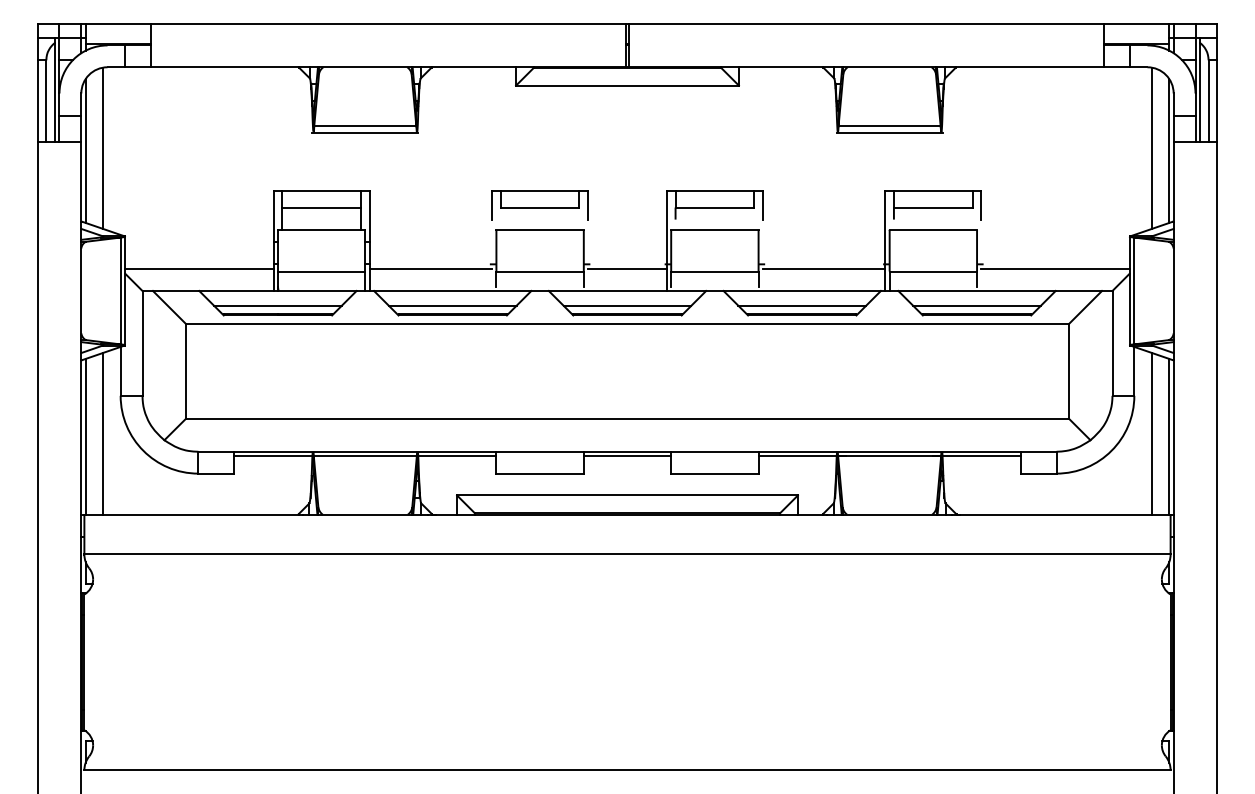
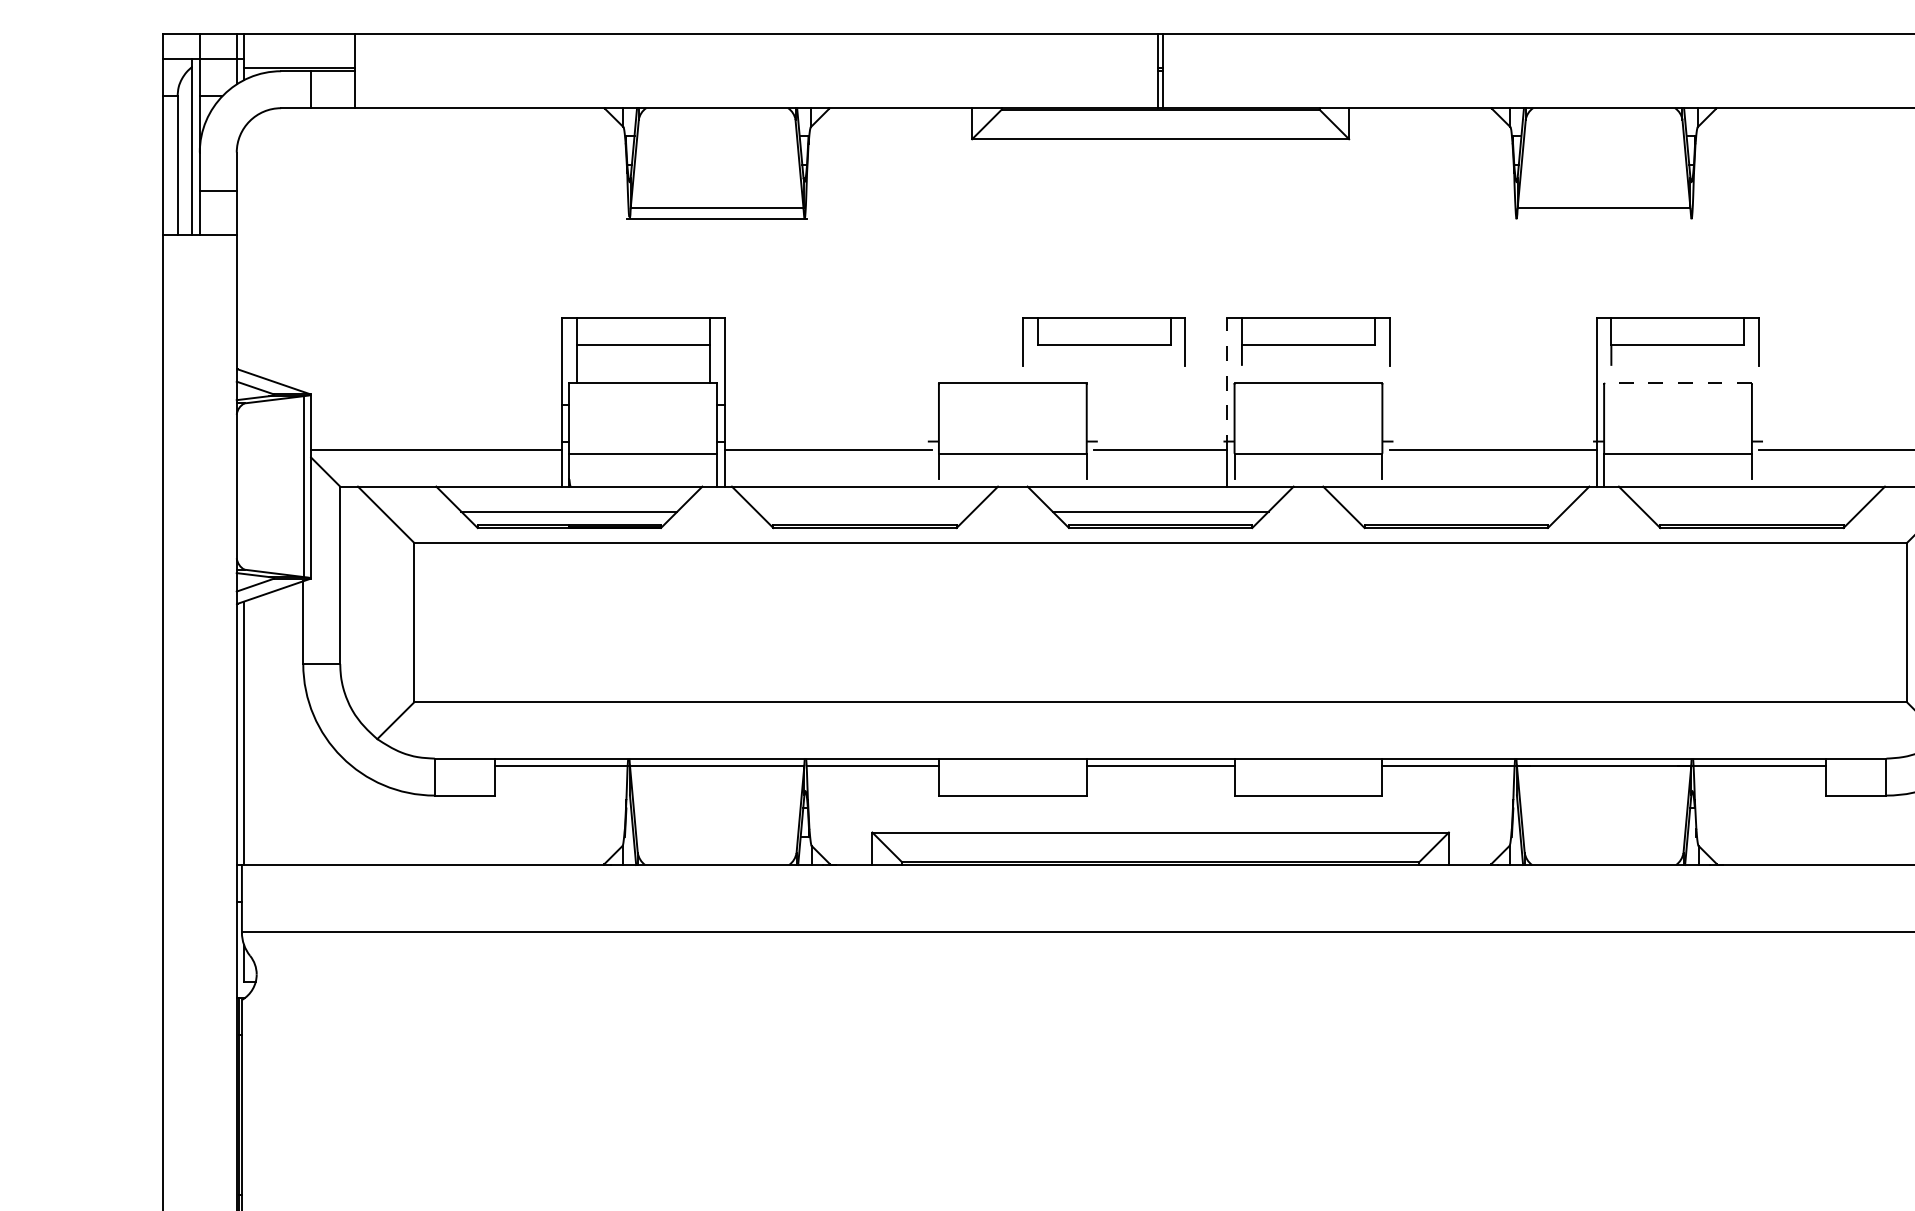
line: (889, 132) -> (1603, 218), removed
line: (103, 147) -> (274, 243), removed
line: (85, 150) -> (243, 248), removed
part: (539, 205) -> (1103, 342), moved
line: (933, 229) -> (1678, 382), solid -> dashed
line: (666, 230) -> (1226, 384), solid -> dashed
line: (452, 305) -> (864, 511), removed
line: (802, 305) -> (1456, 511), removed
line: (976, 305) -> (1751, 511), removed
line: (103, 433) -> (274, 727), removed

